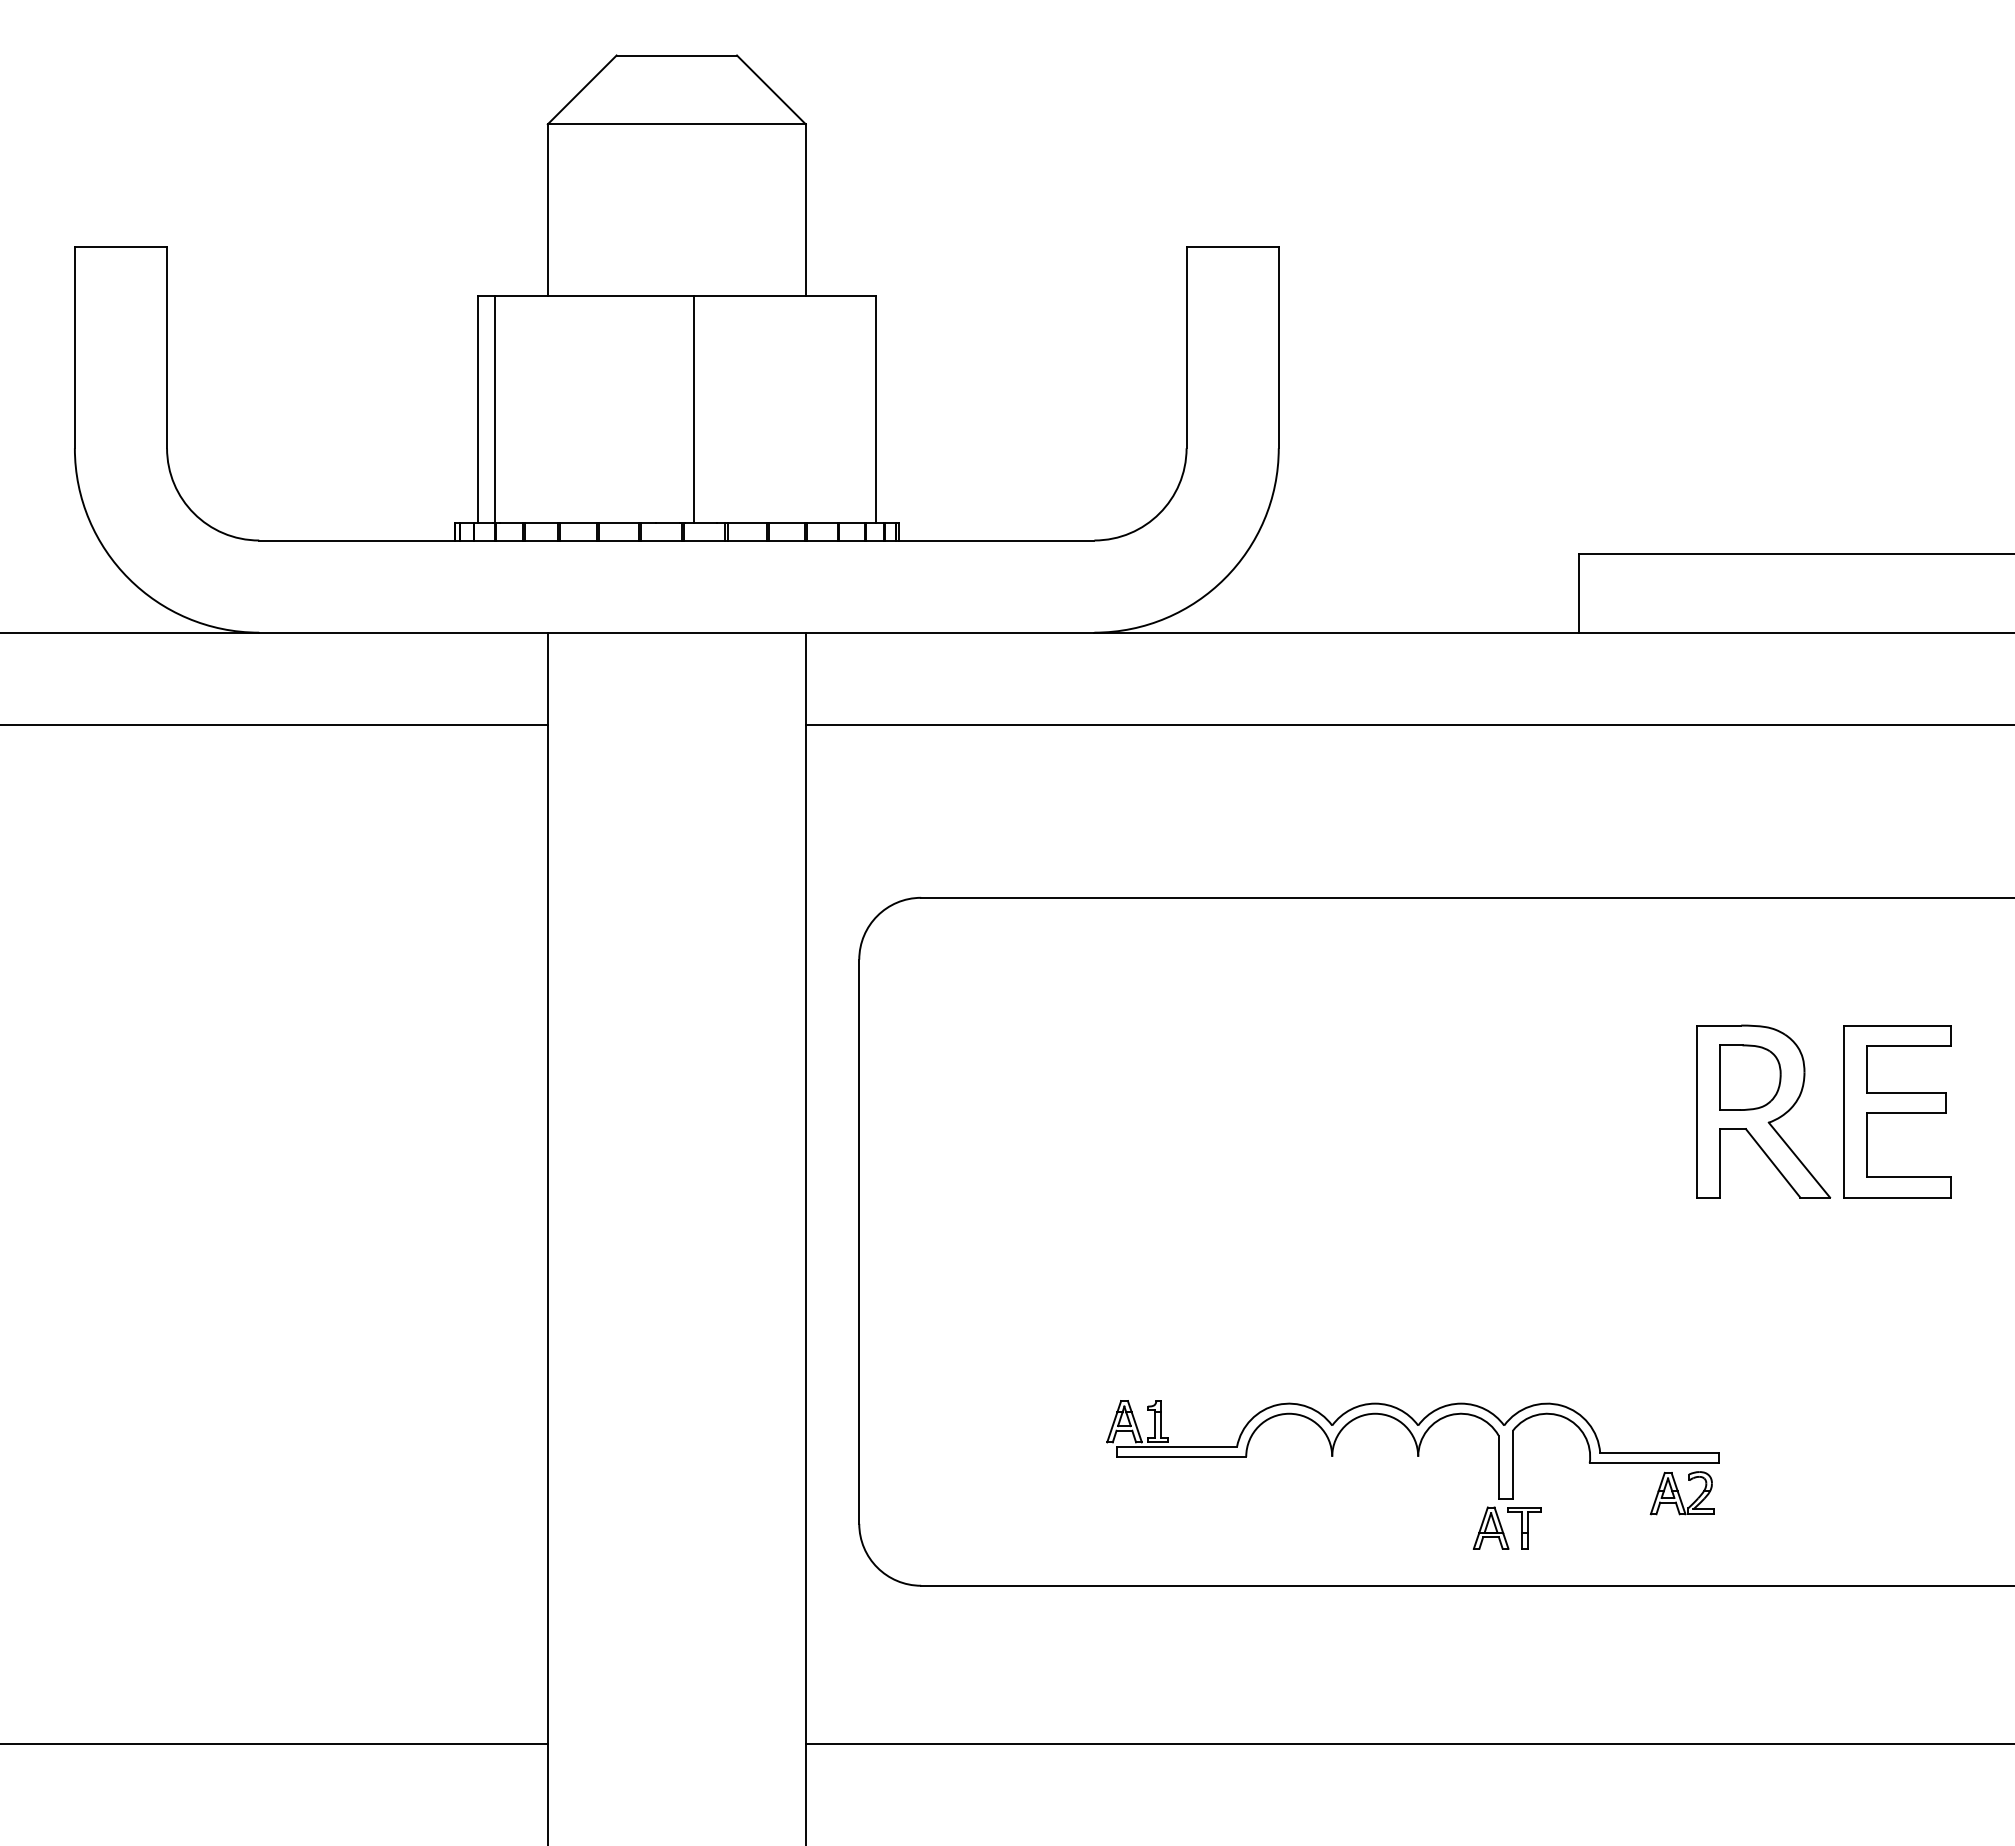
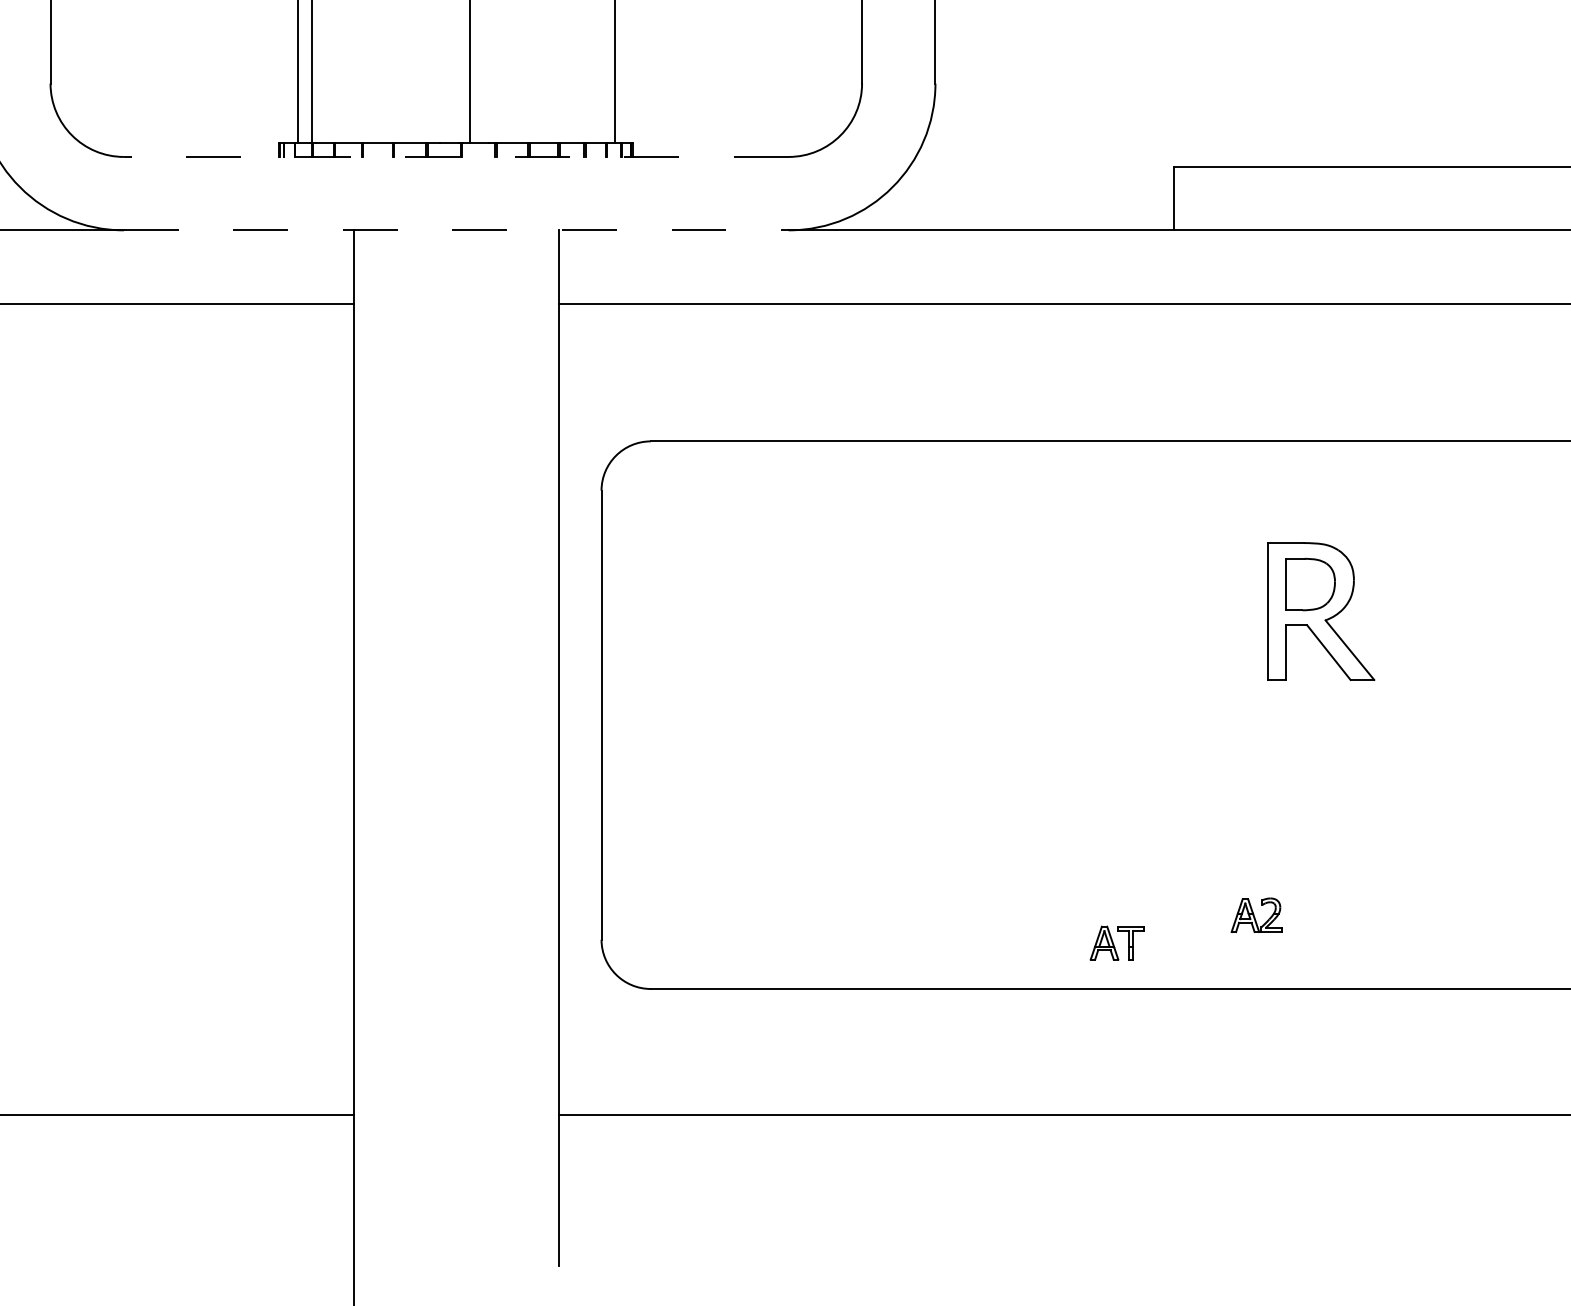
line: (676, 540) -> (456, 156), solid -> dashed
line: (676, 632) -> (456, 230), solid -> dashed
part: (1897, 1111) -> (1427, 611), removed
part: (1412, 1449) -> (1041, 880), removed

